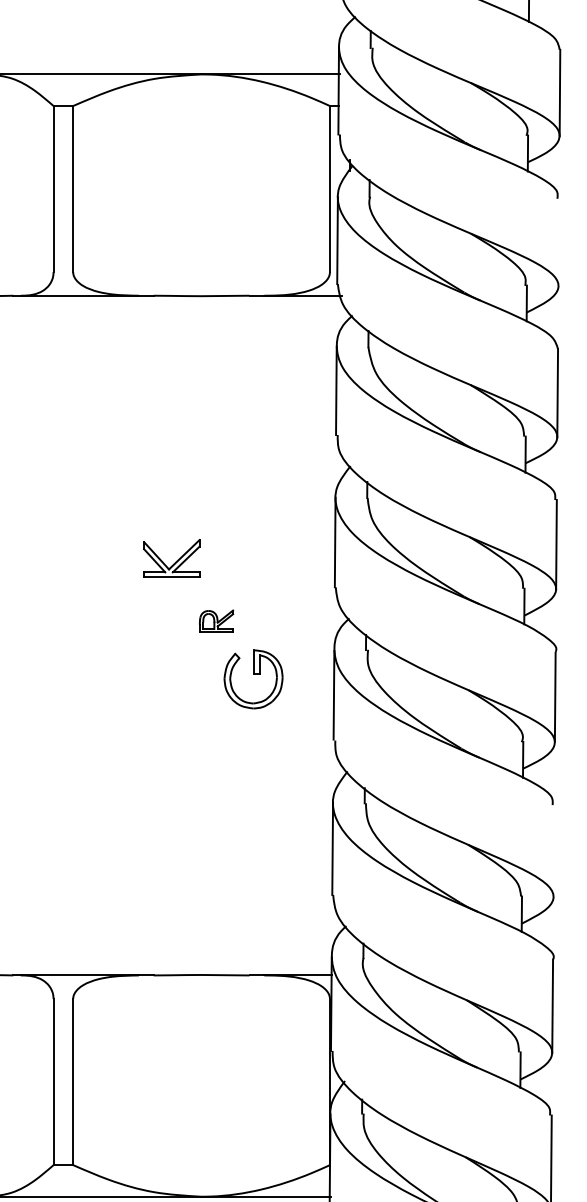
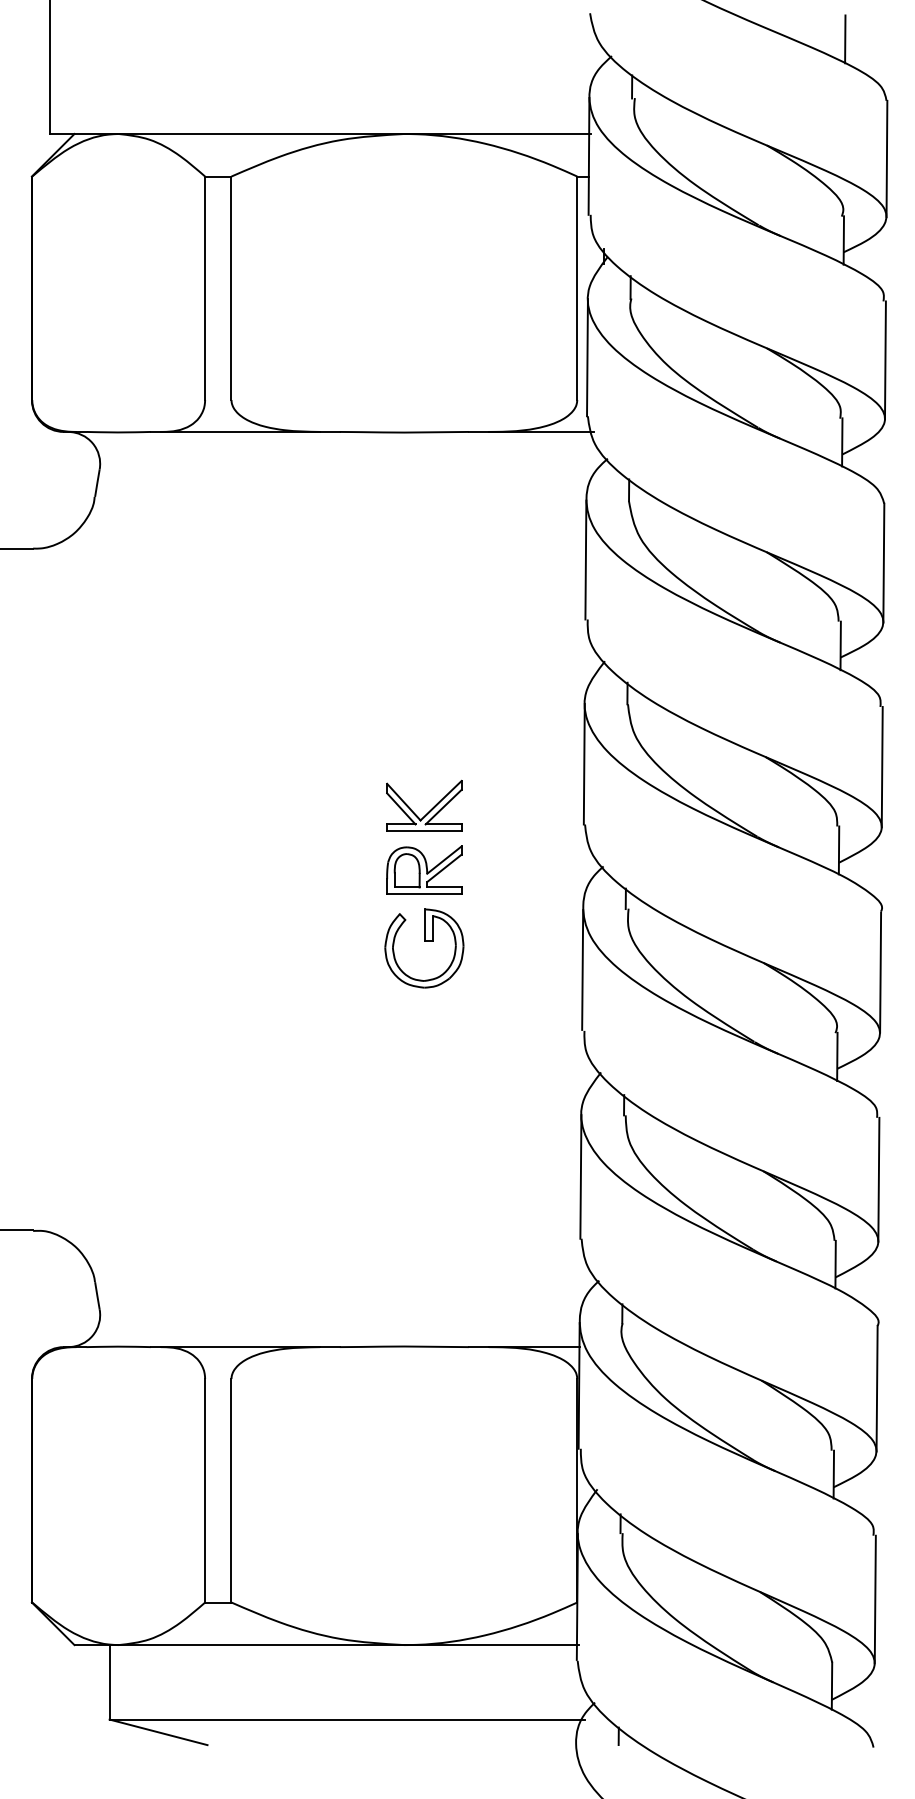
line: (558, 242) -> (884, 360), added
part: (175, 562) -> (429, 810), moved
part: (216, 620) -> (424, 869), size x1.67
part: (253, 674) -> (424, 941), moved
line: (553, 850) -> (878, 1179), added

